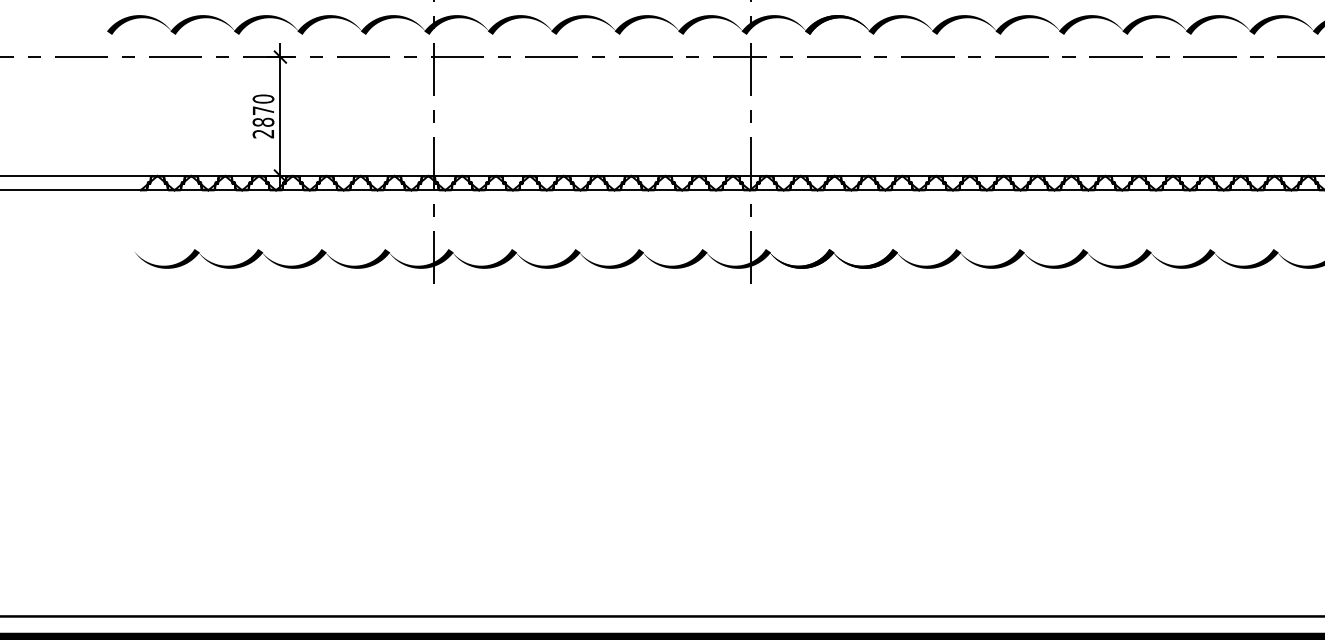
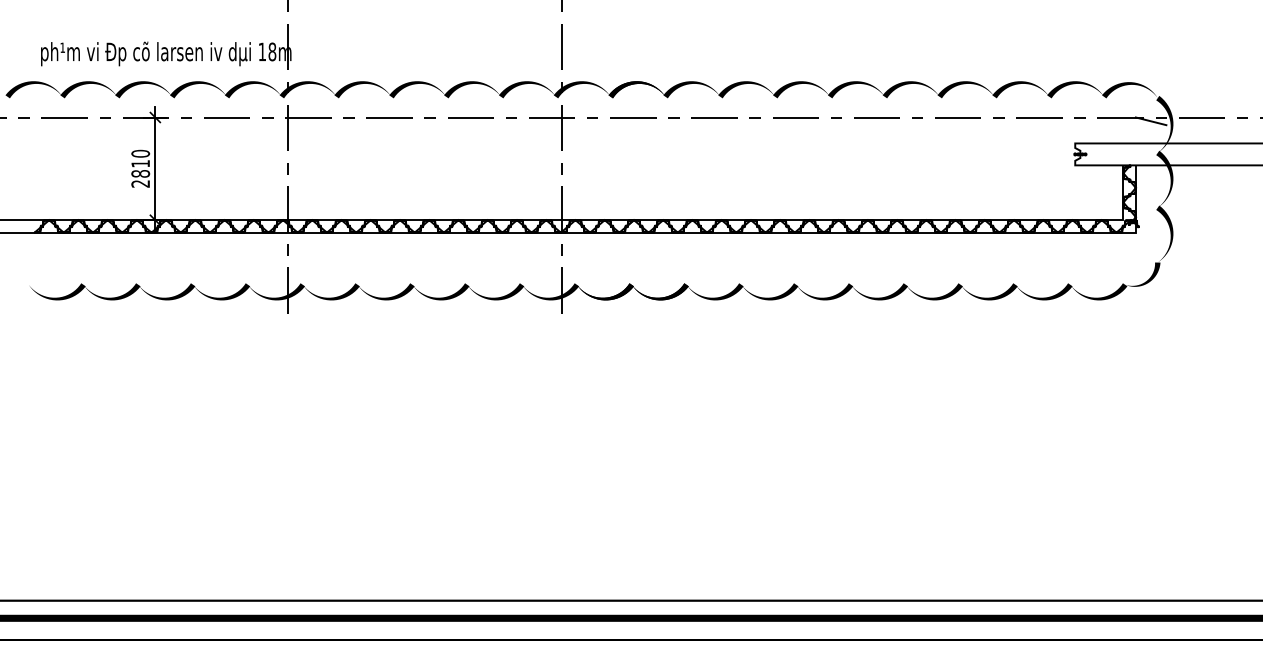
text: (263, 110) -> (140, 163), 2870 -> 2810

